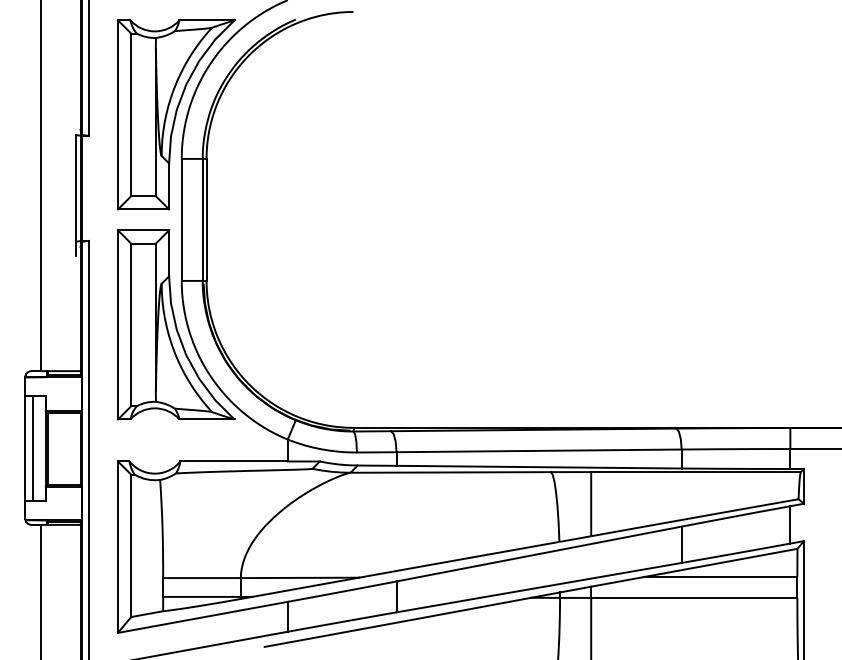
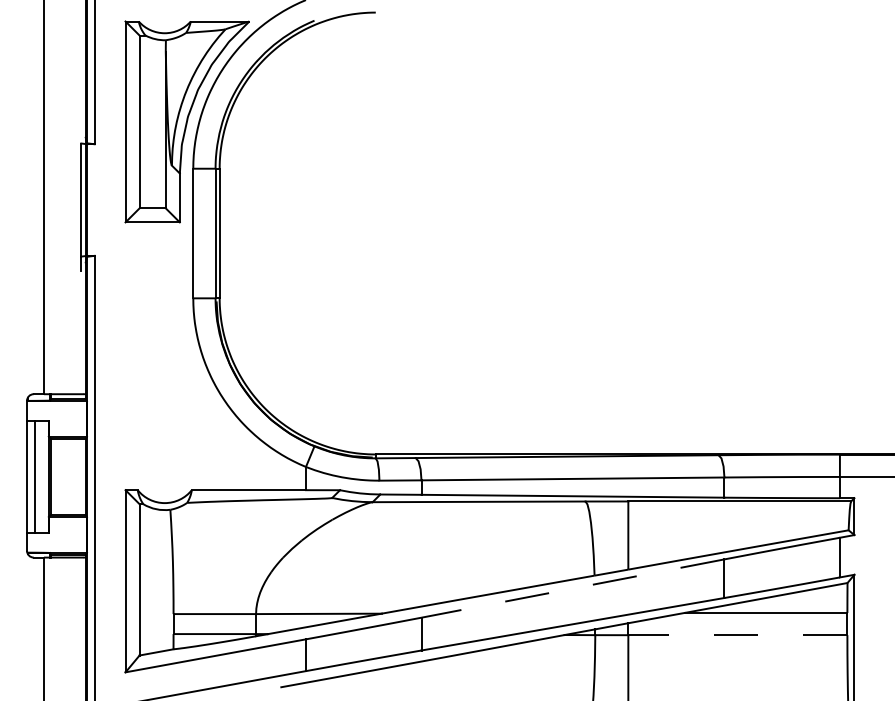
part: (176, 324) -> (187, 344), removed
line: (538, 554) -> (572, 589), solid -> dashed
line: (693, 597) -> (737, 634), solid -> dashed

